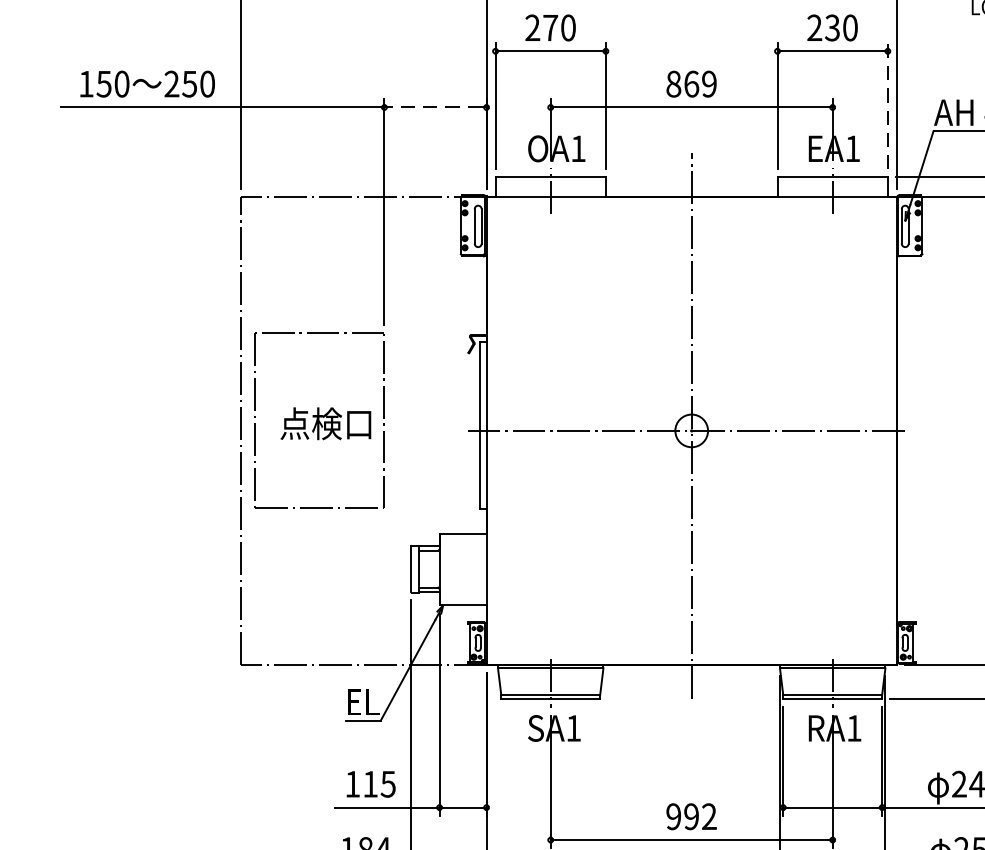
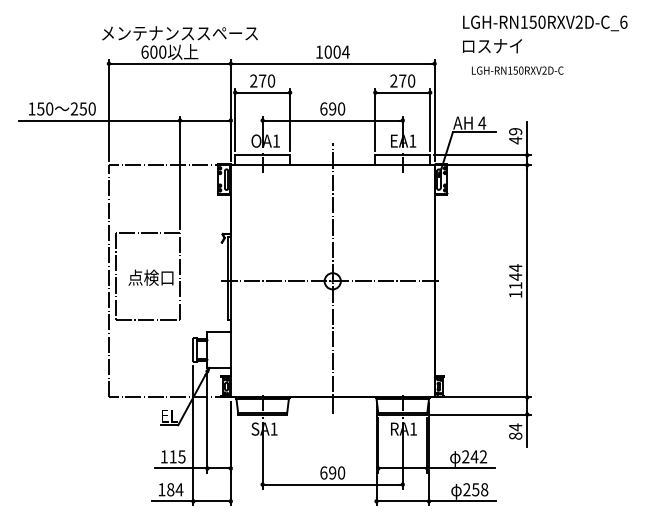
text: (832, 26) -> (402, 80), 230 -> 270
text: (691, 83) -> (332, 108), 869 -> 690
line: (888, 105) -> (430, 119), dashed -> solid
line: (435, 107) -> (205, 120), dashed -> solid
text: (691, 815) -> (332, 472), 992 -> 690

